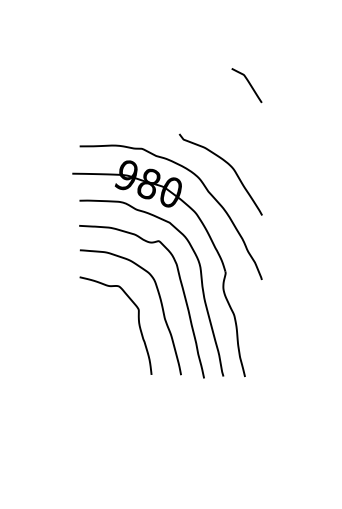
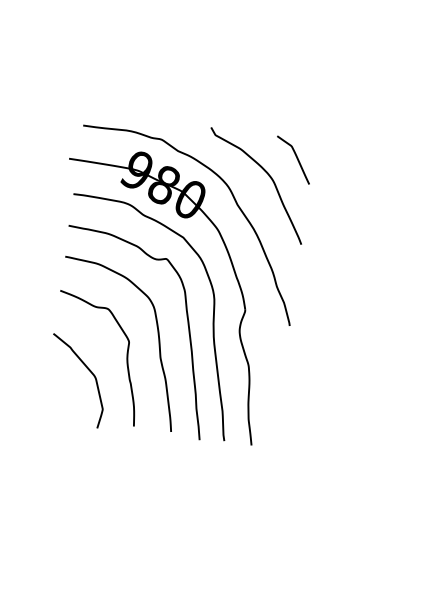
curve: (248, 83) -> (295, 157), moved
curve: (110, 336) -> (88, 370), added

